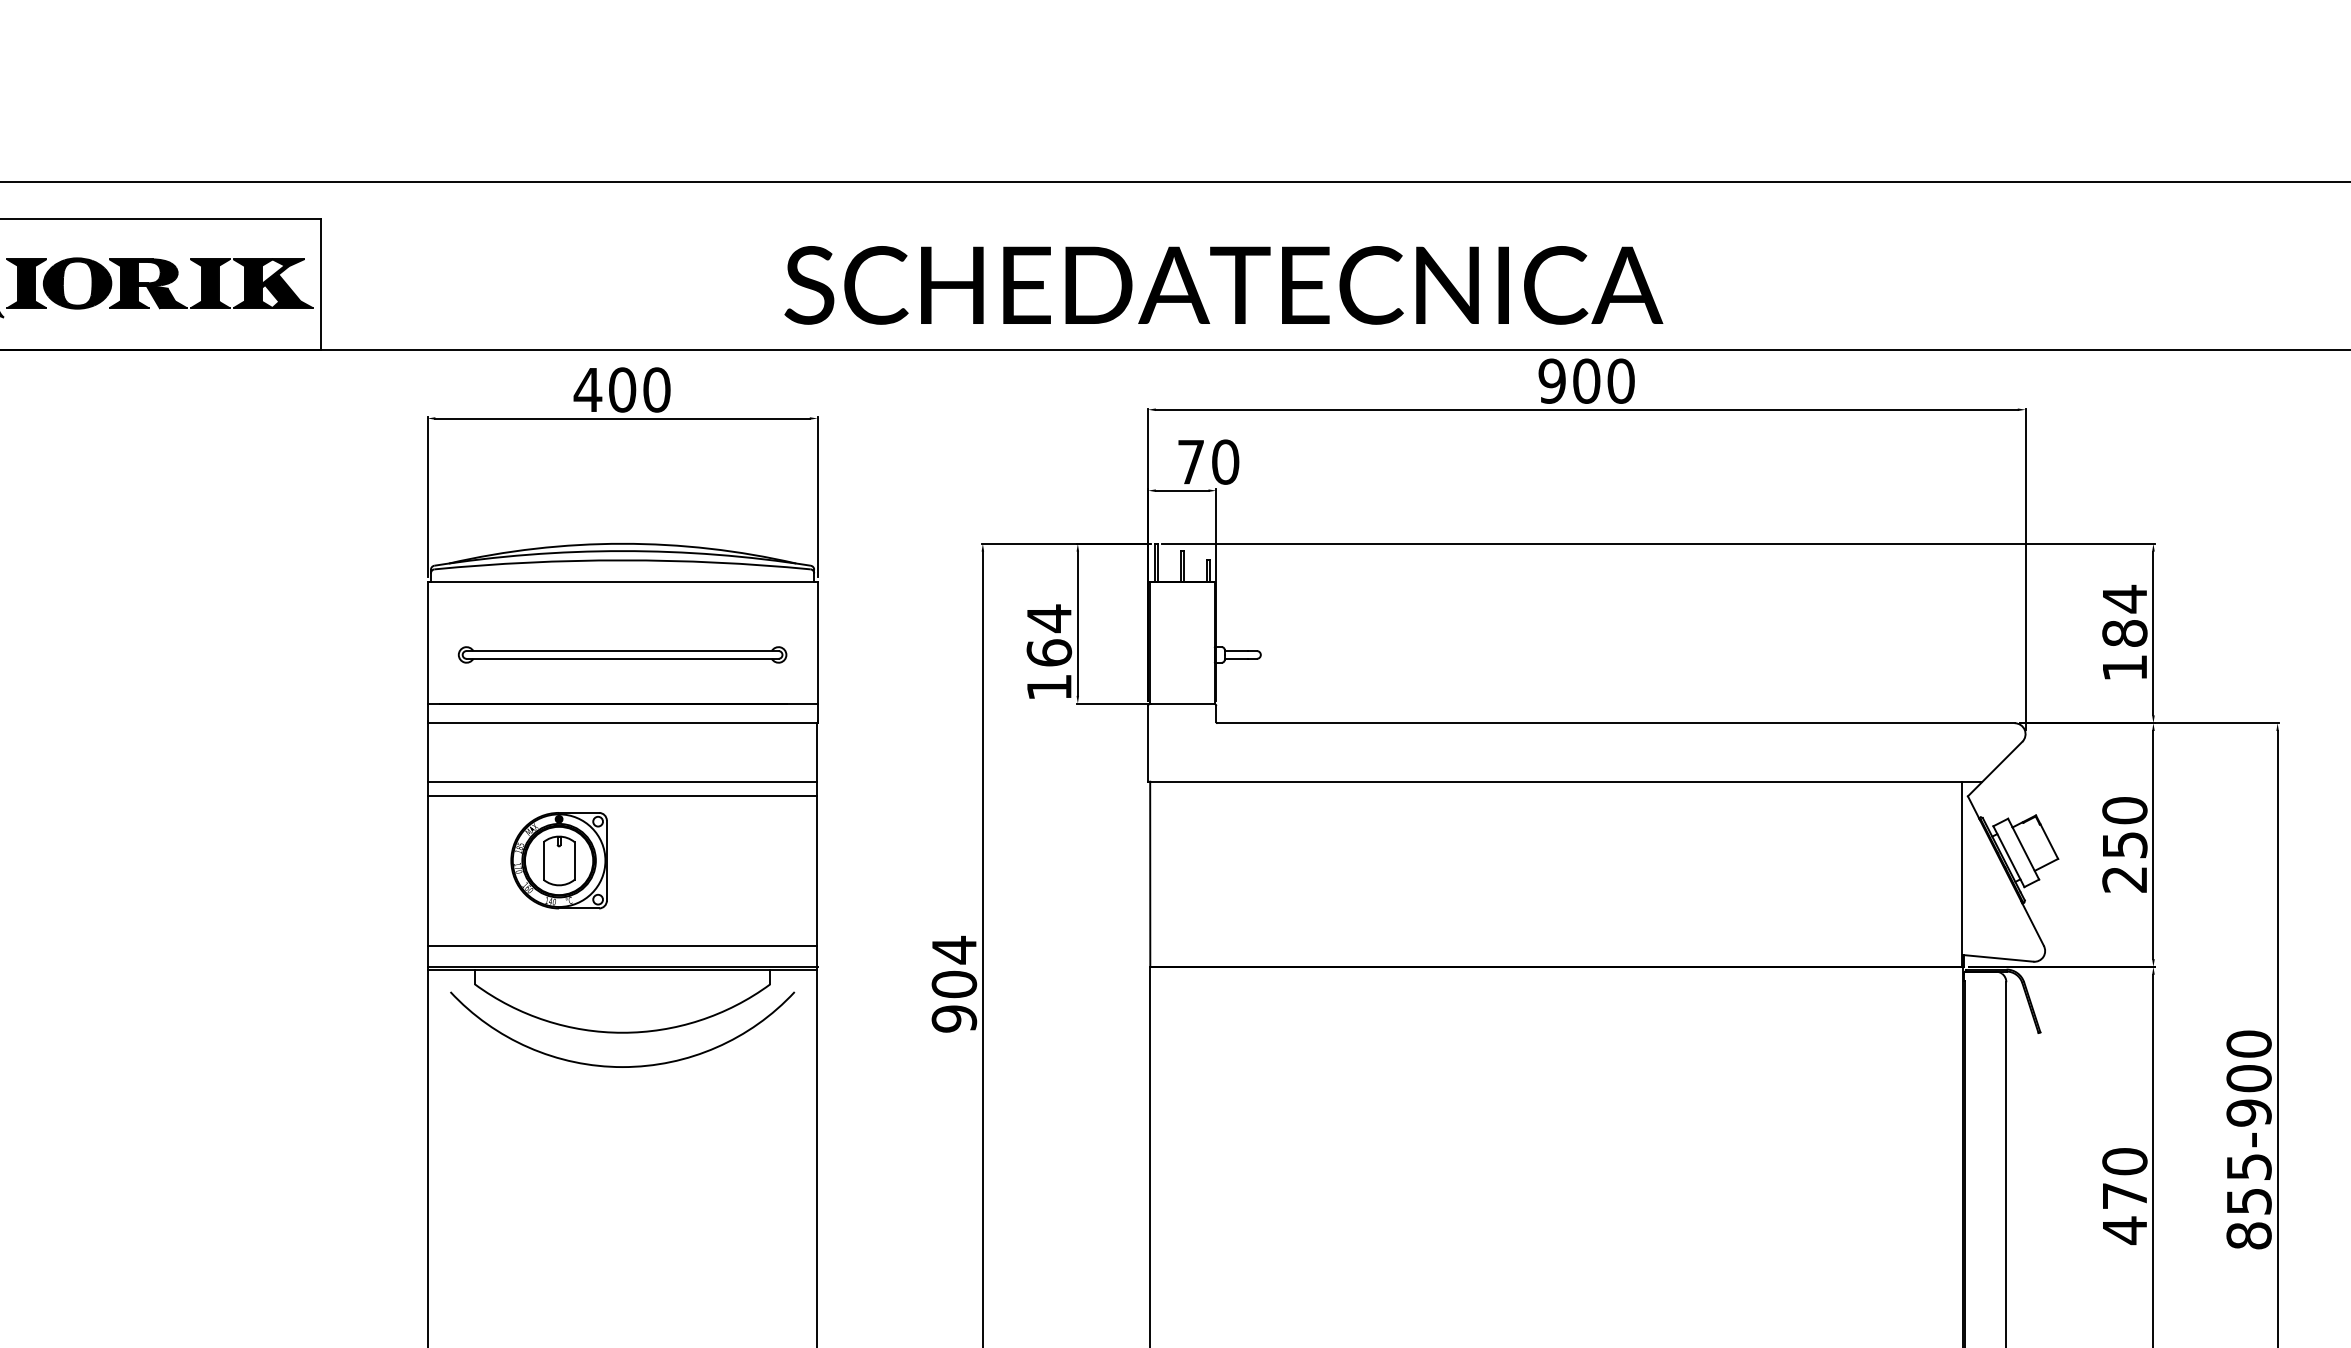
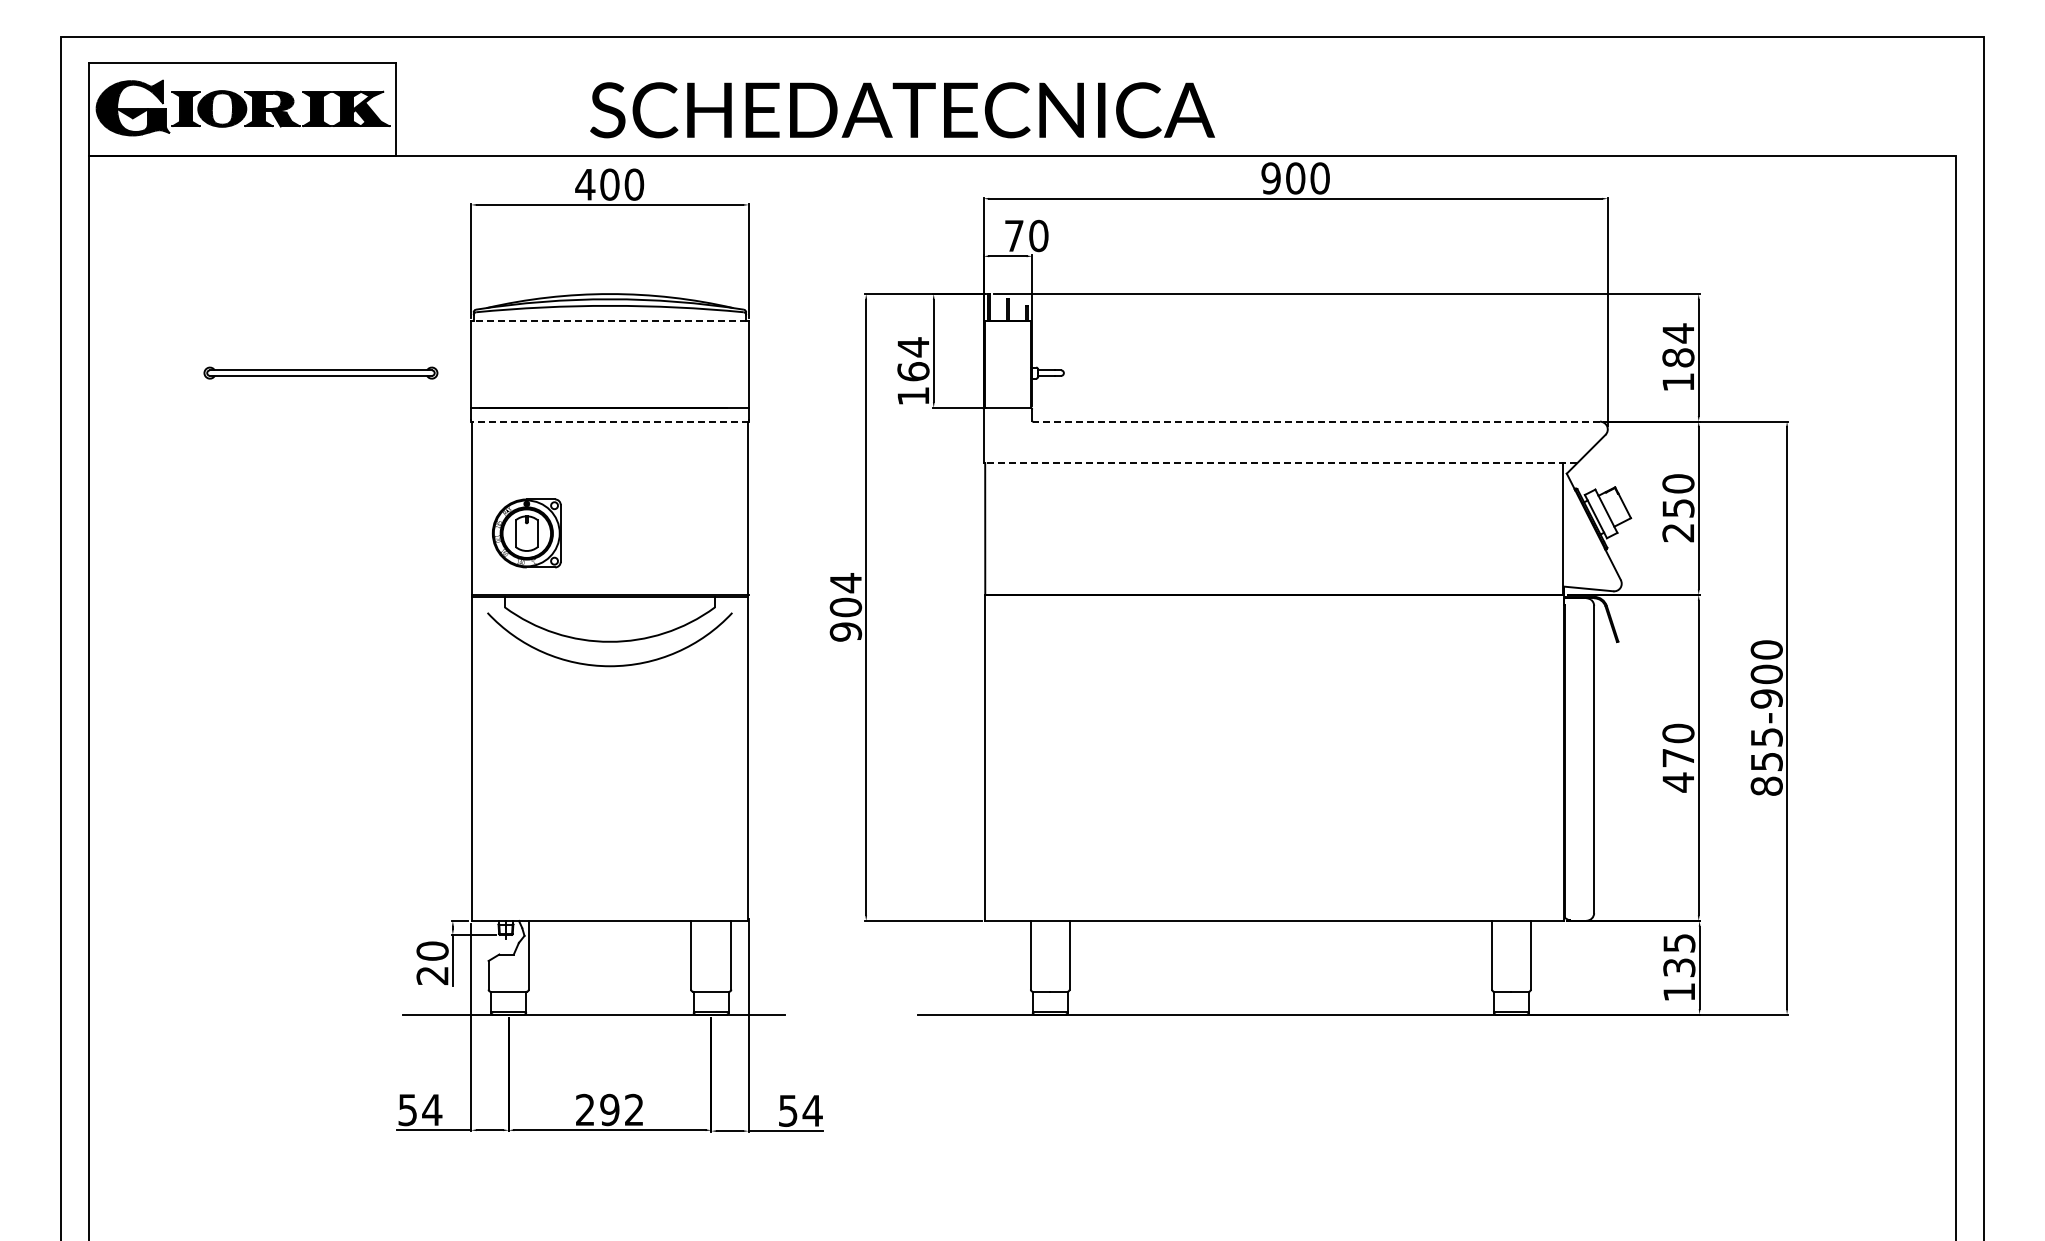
text: (1223, 285) -> (902, 110), moved
line: (621, 582) -> (609, 321), solid -> dashed
part: (621, 654) -> (320, 372), moved
line: (621, 722) -> (609, 421), solid -> dashed
line: (1615, 722) -> (1316, 421), solid -> dashed
line: (621, 782) -> (609, 463), removed
line: (1565, 782) -> (1280, 463), solid -> dashed
line: (621, 796) -> (609, 473), removed
part: (558, 860) -> (526, 533), moved
line: (621, 945) -> (609, 579), removed

